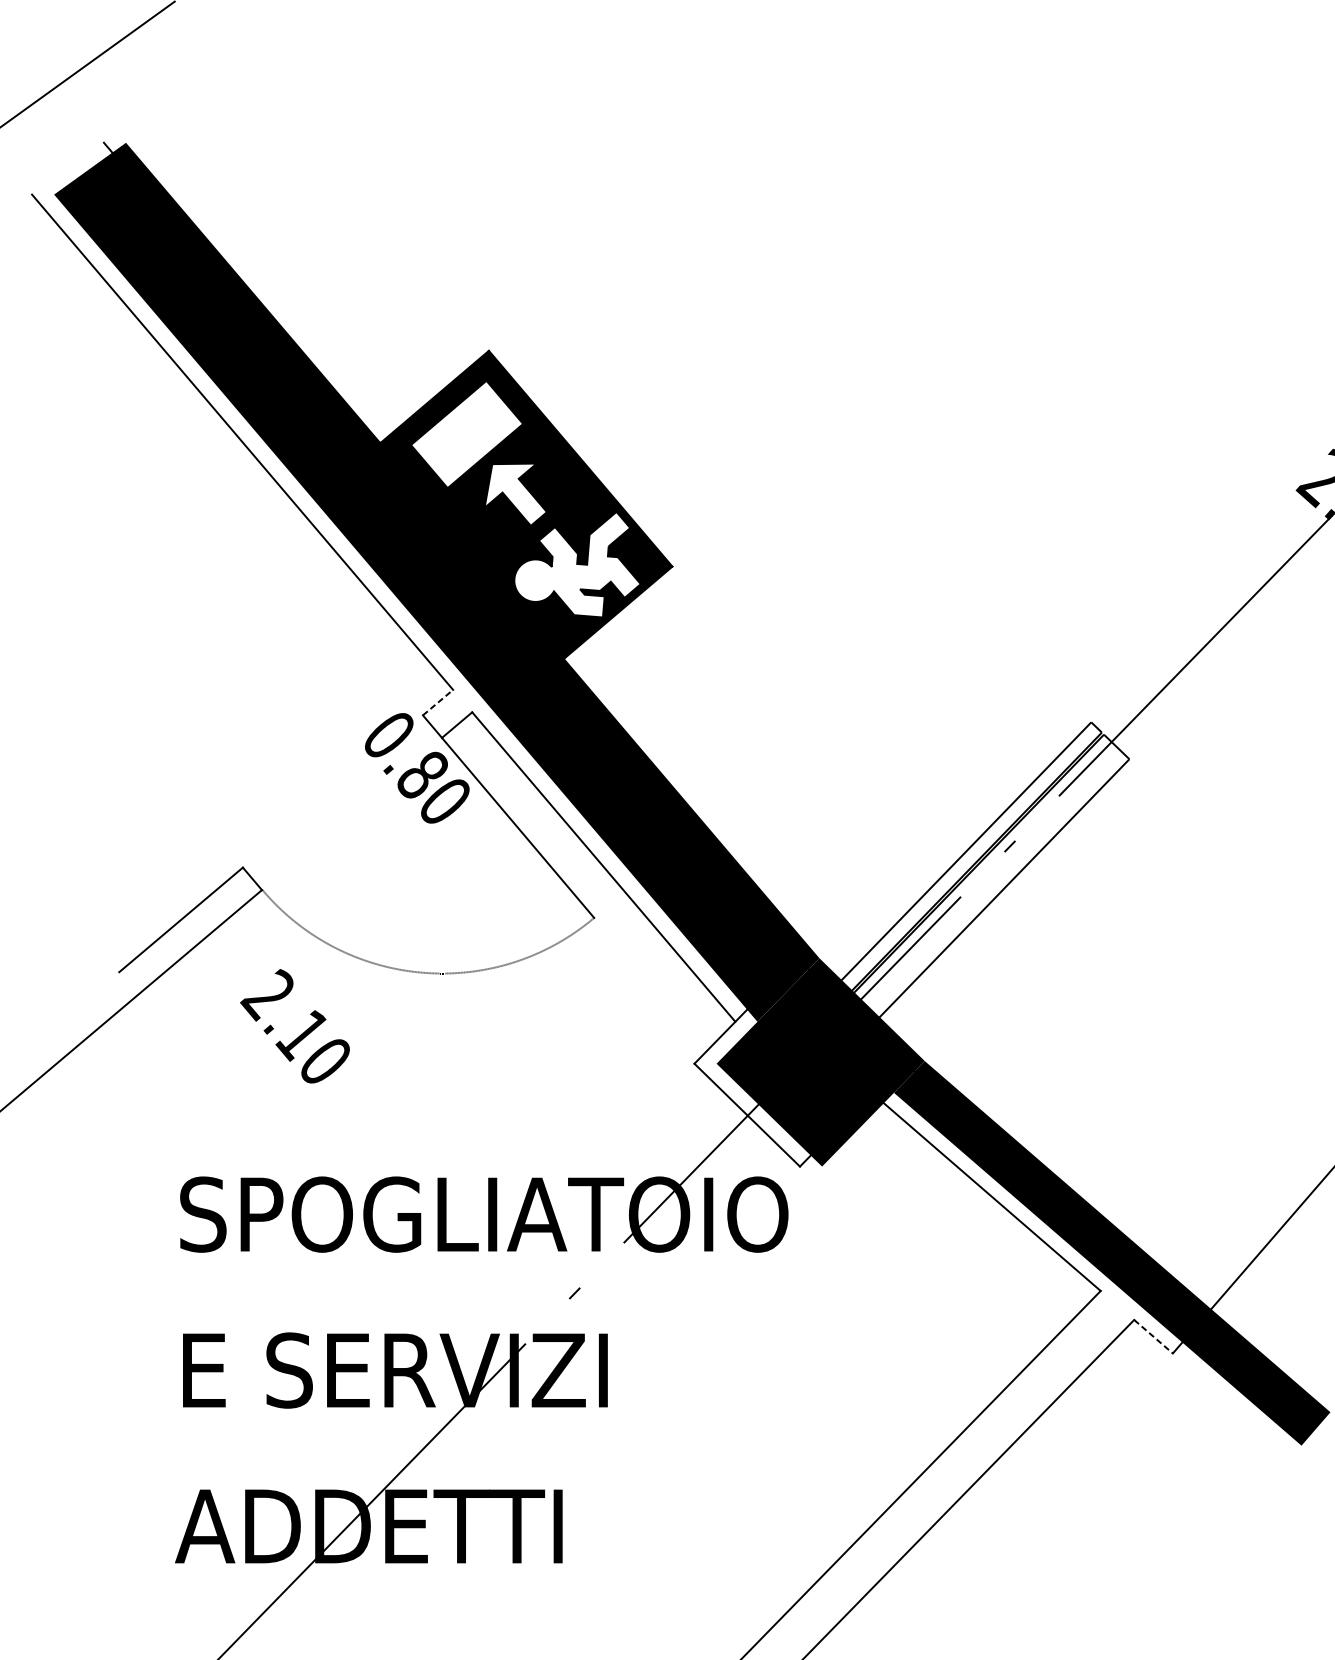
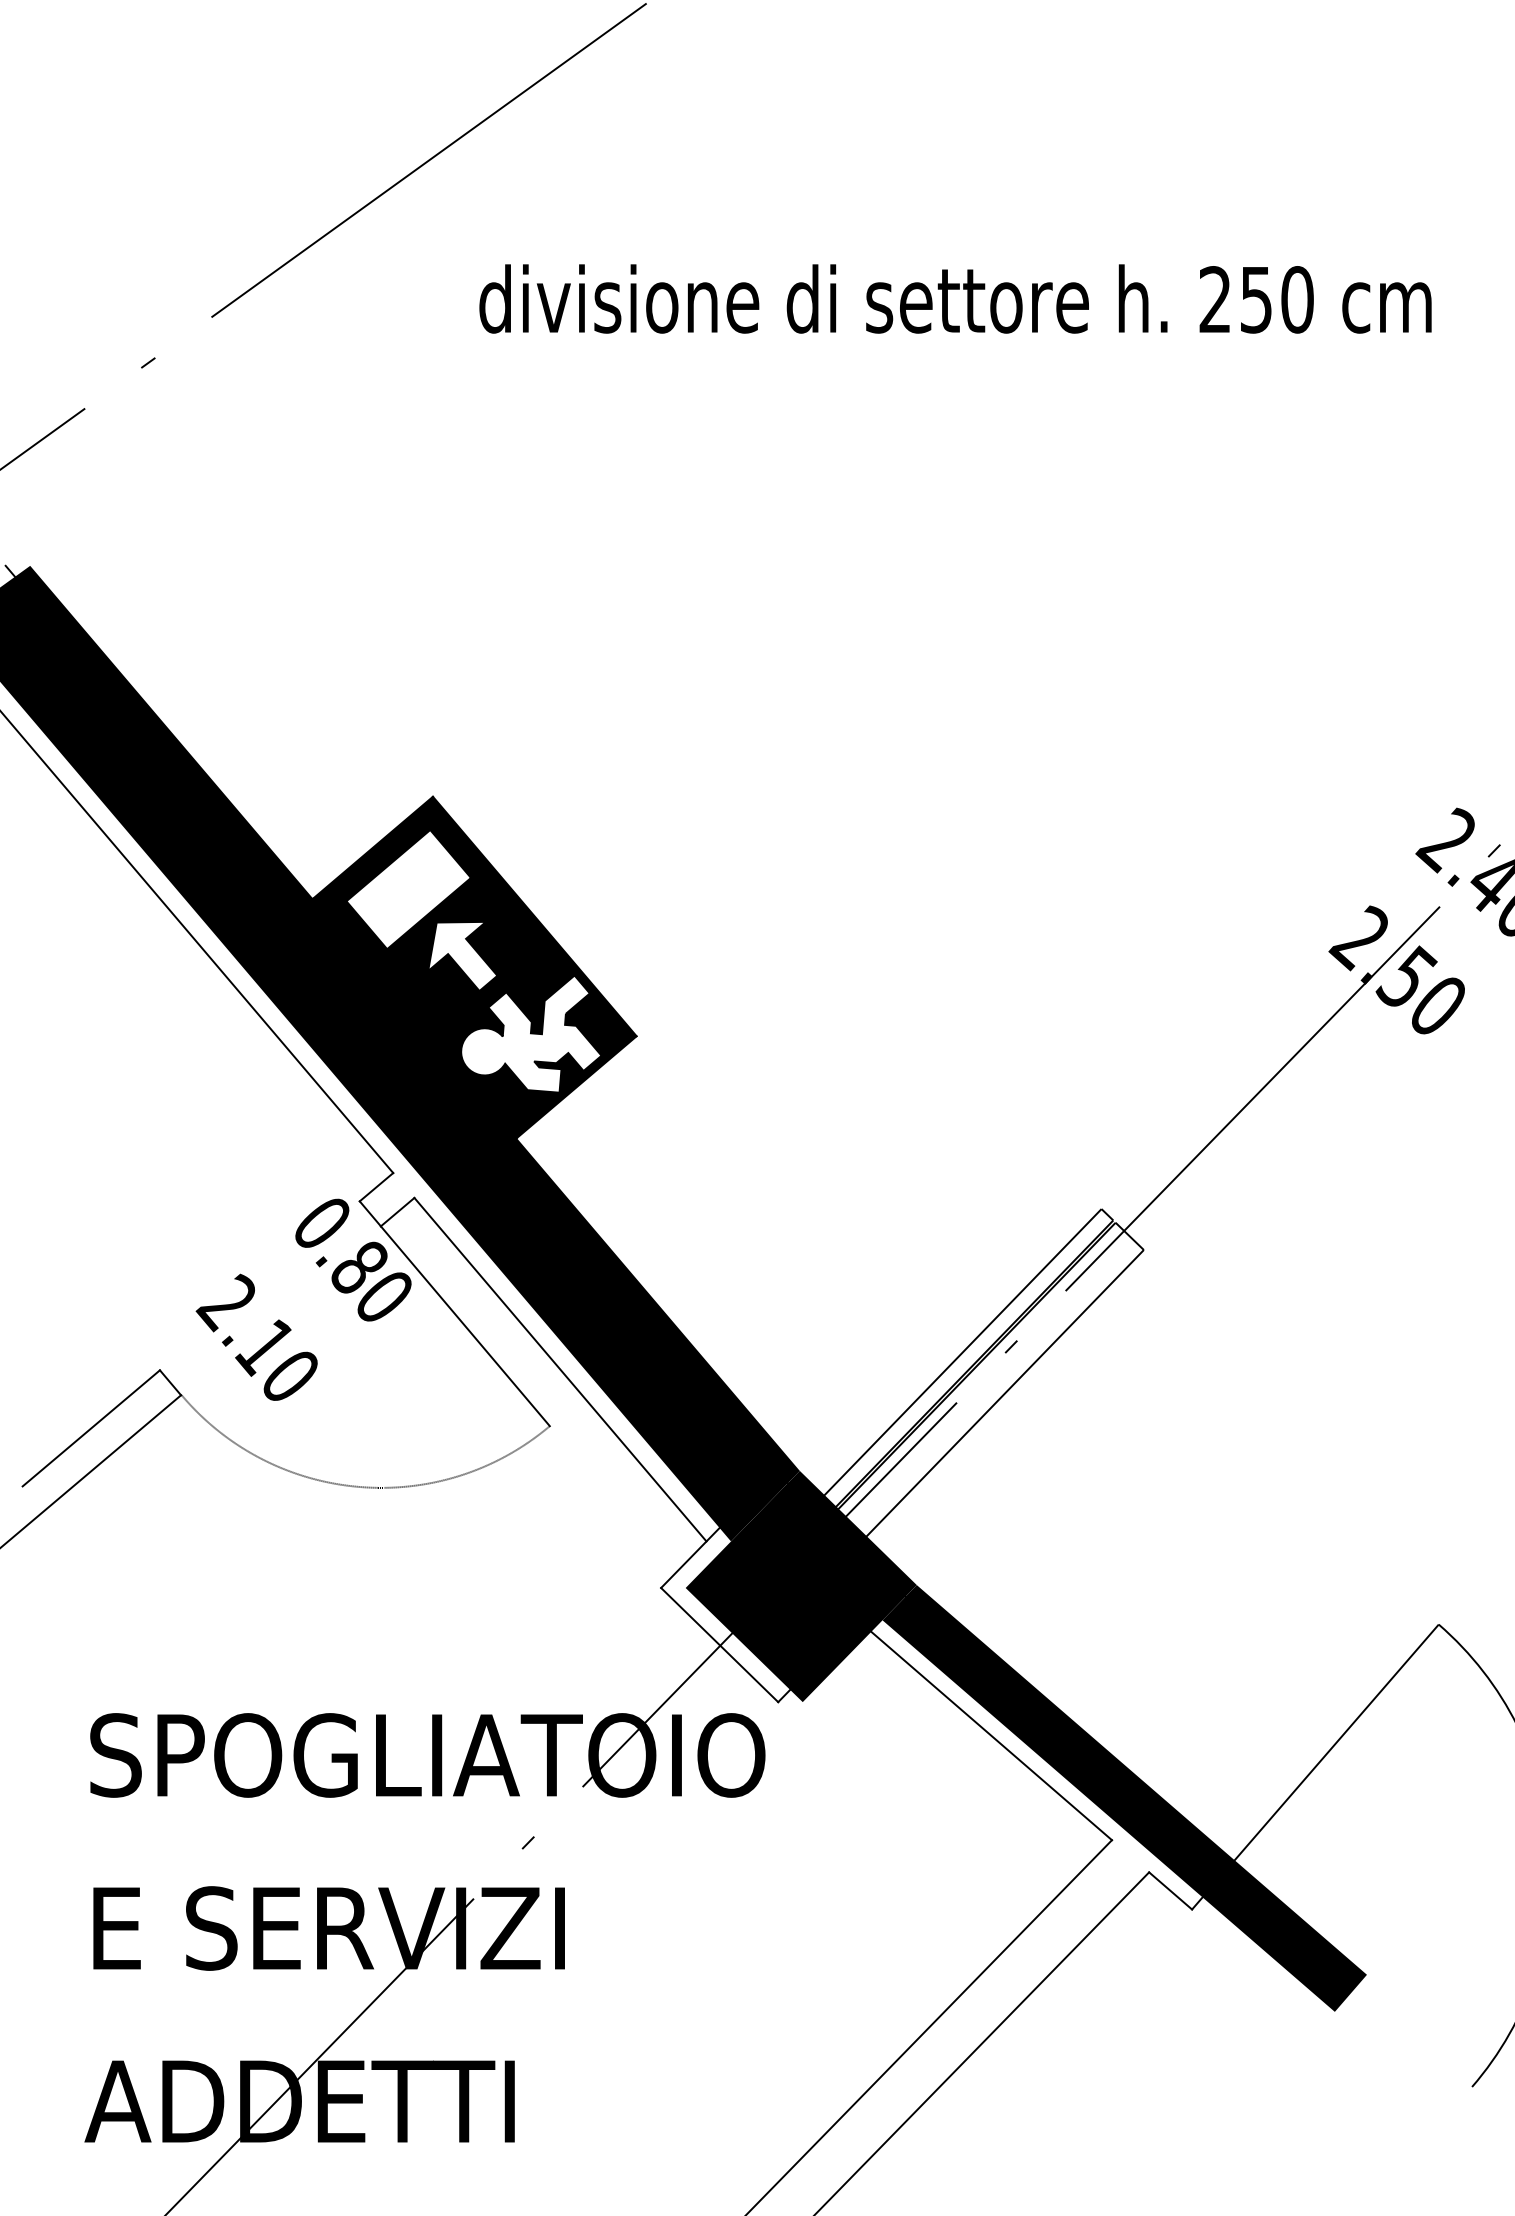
line: (438, 702) -> (376, 1187), dashed -> solid
text: (294, 1025) -> (256, 1336), moved
line: (1153, 1337) -> (1170, 1891), dashed -> solid

